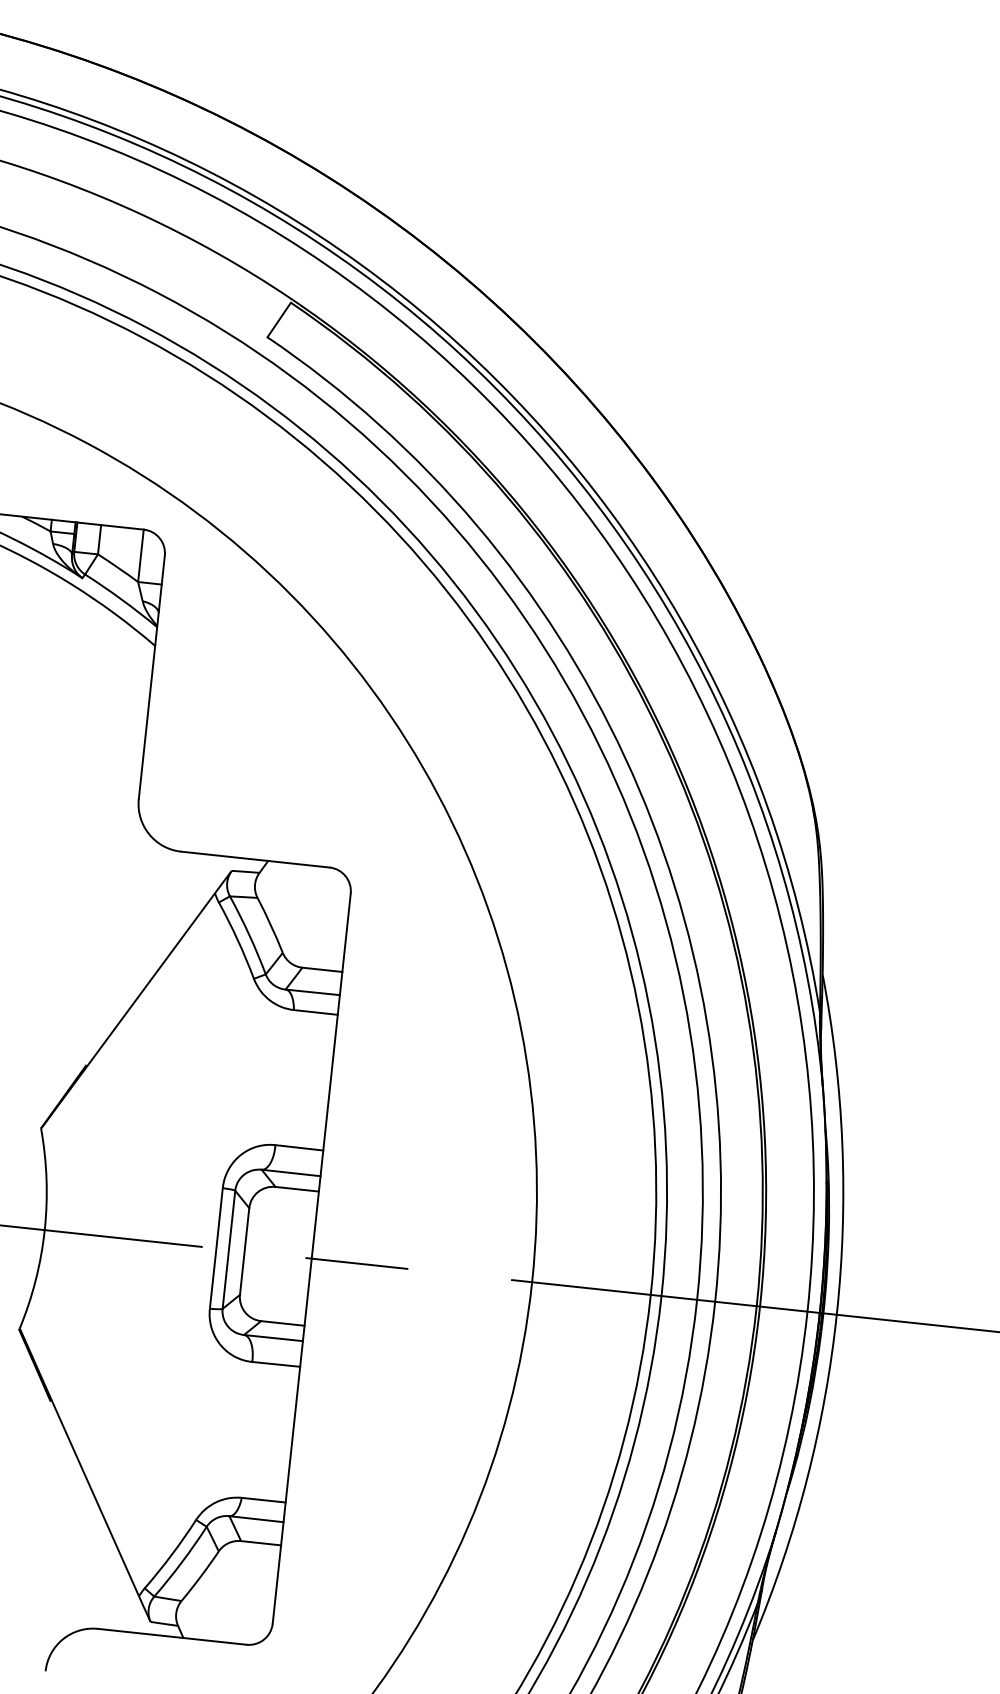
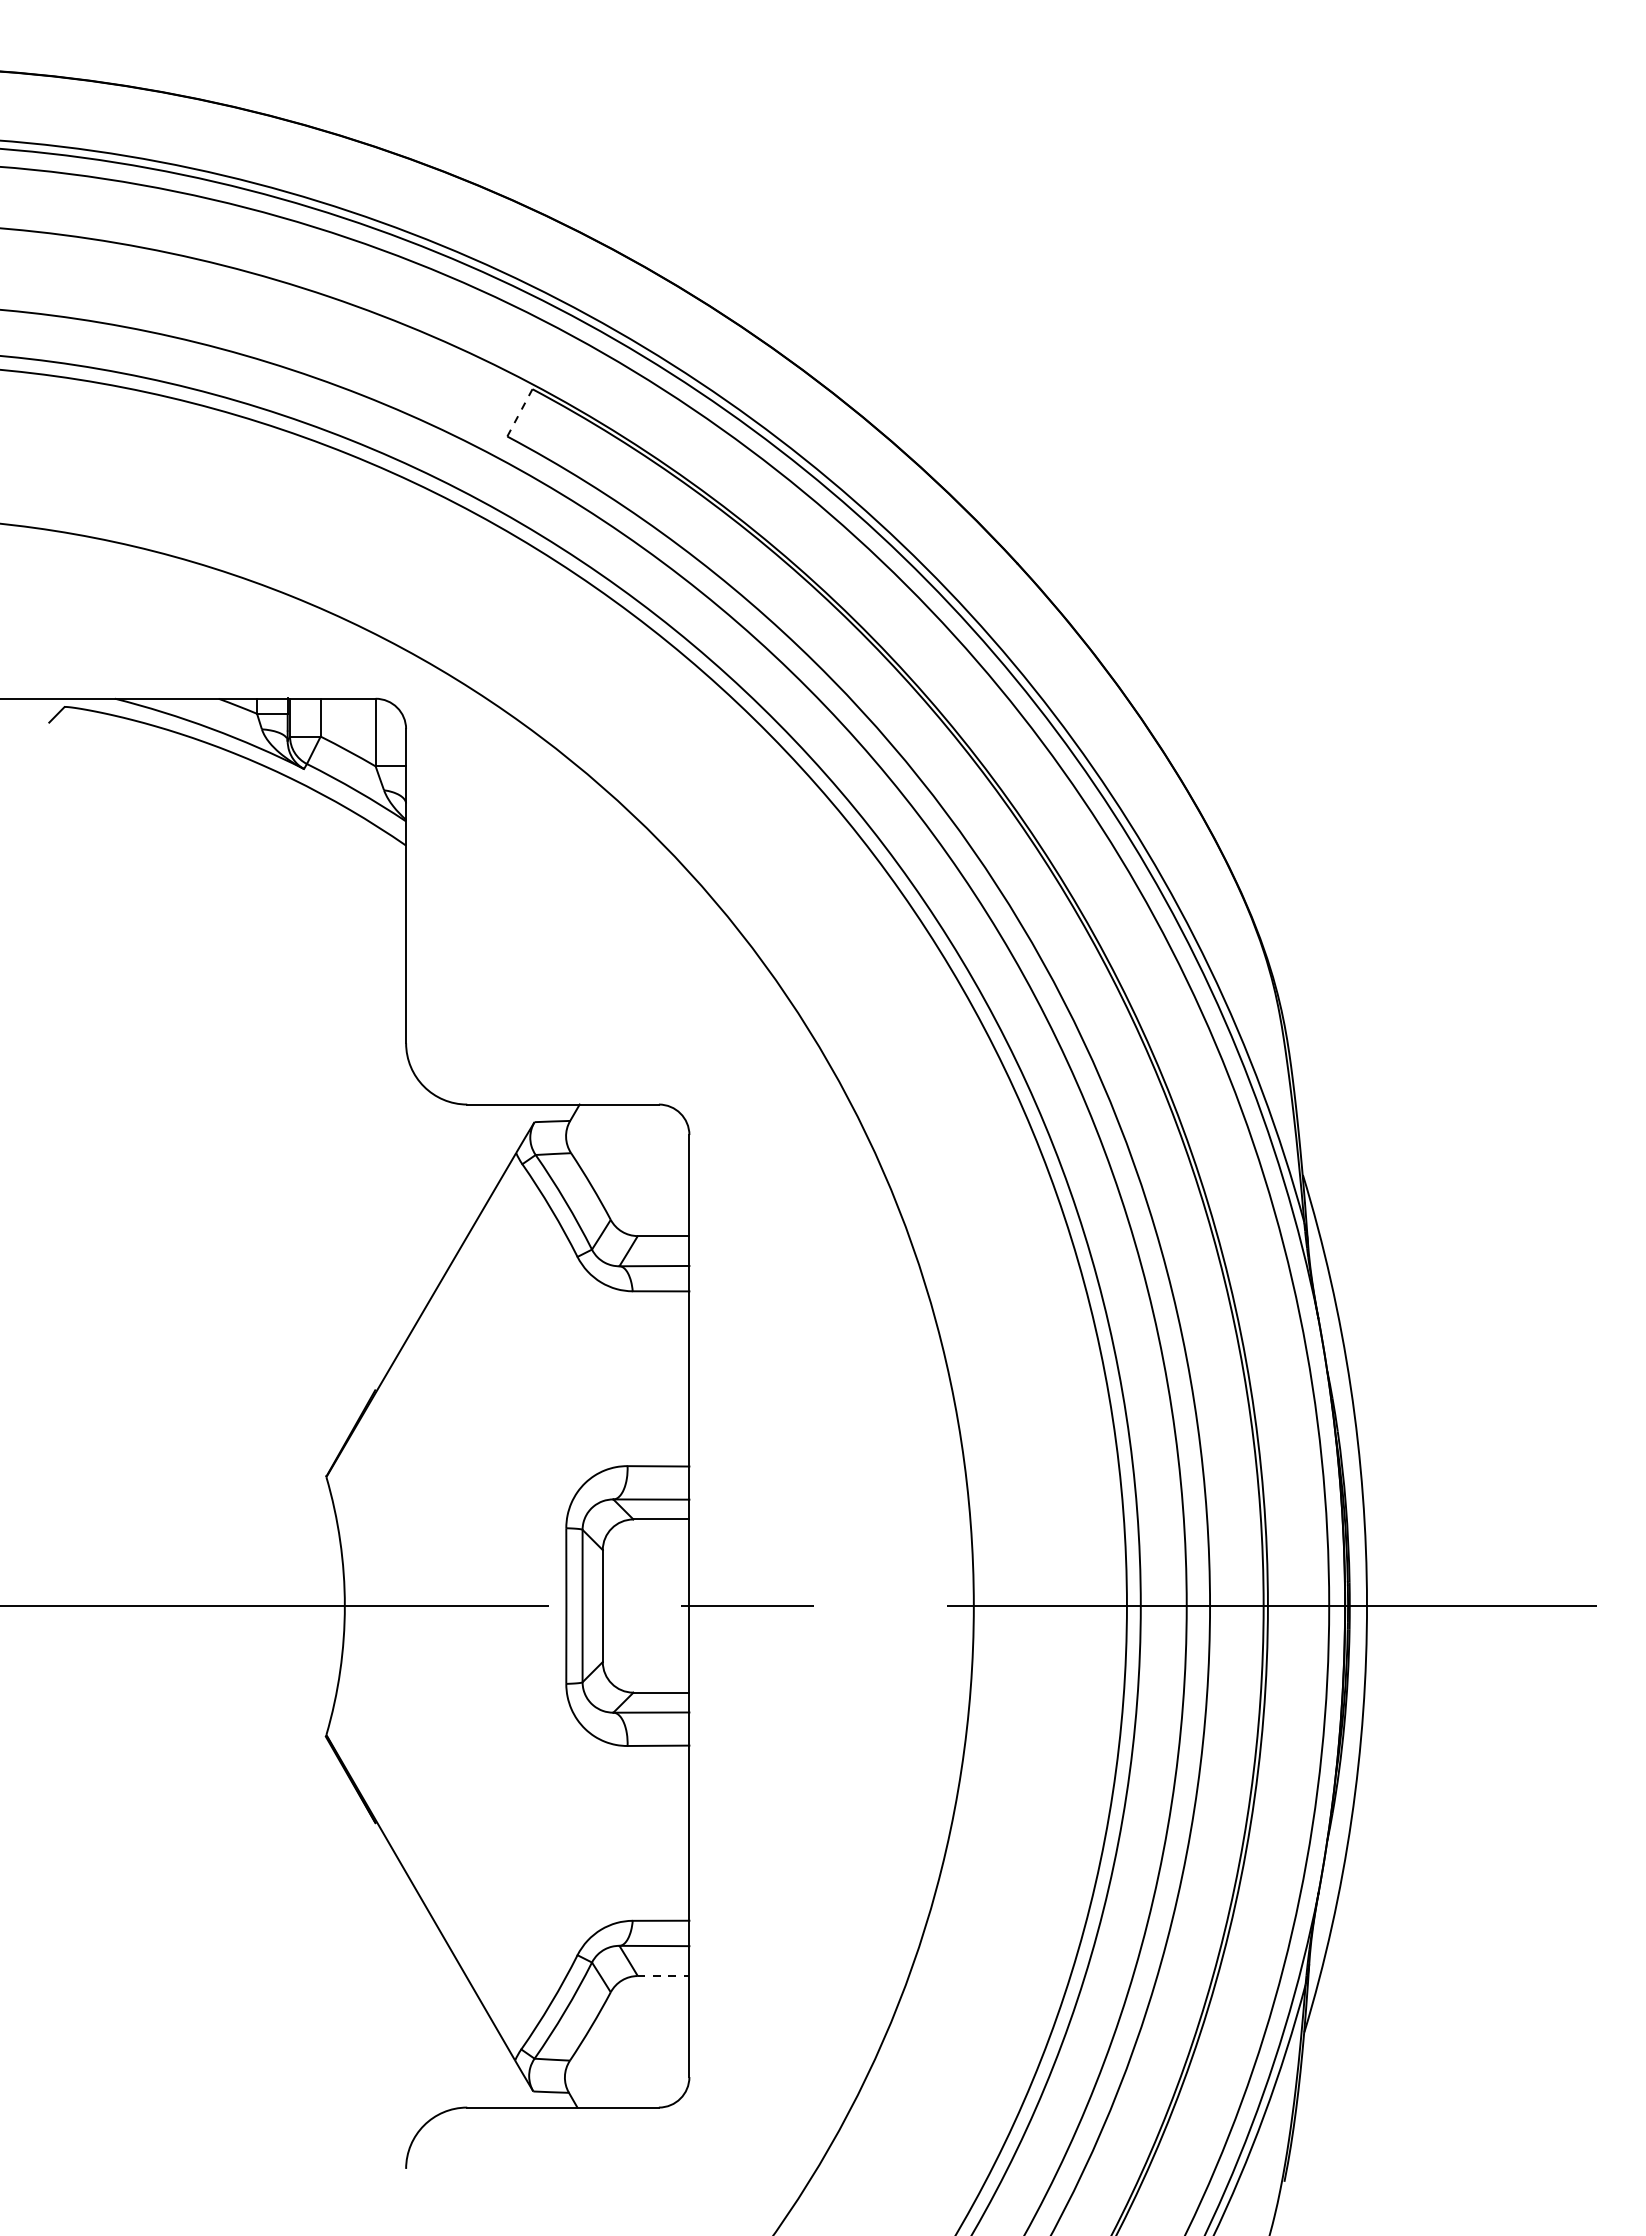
line: (278, 319) -> (519, 412), solid -> dashed
line: (260, 1543) -> (663, 1976), solid -> dashed

